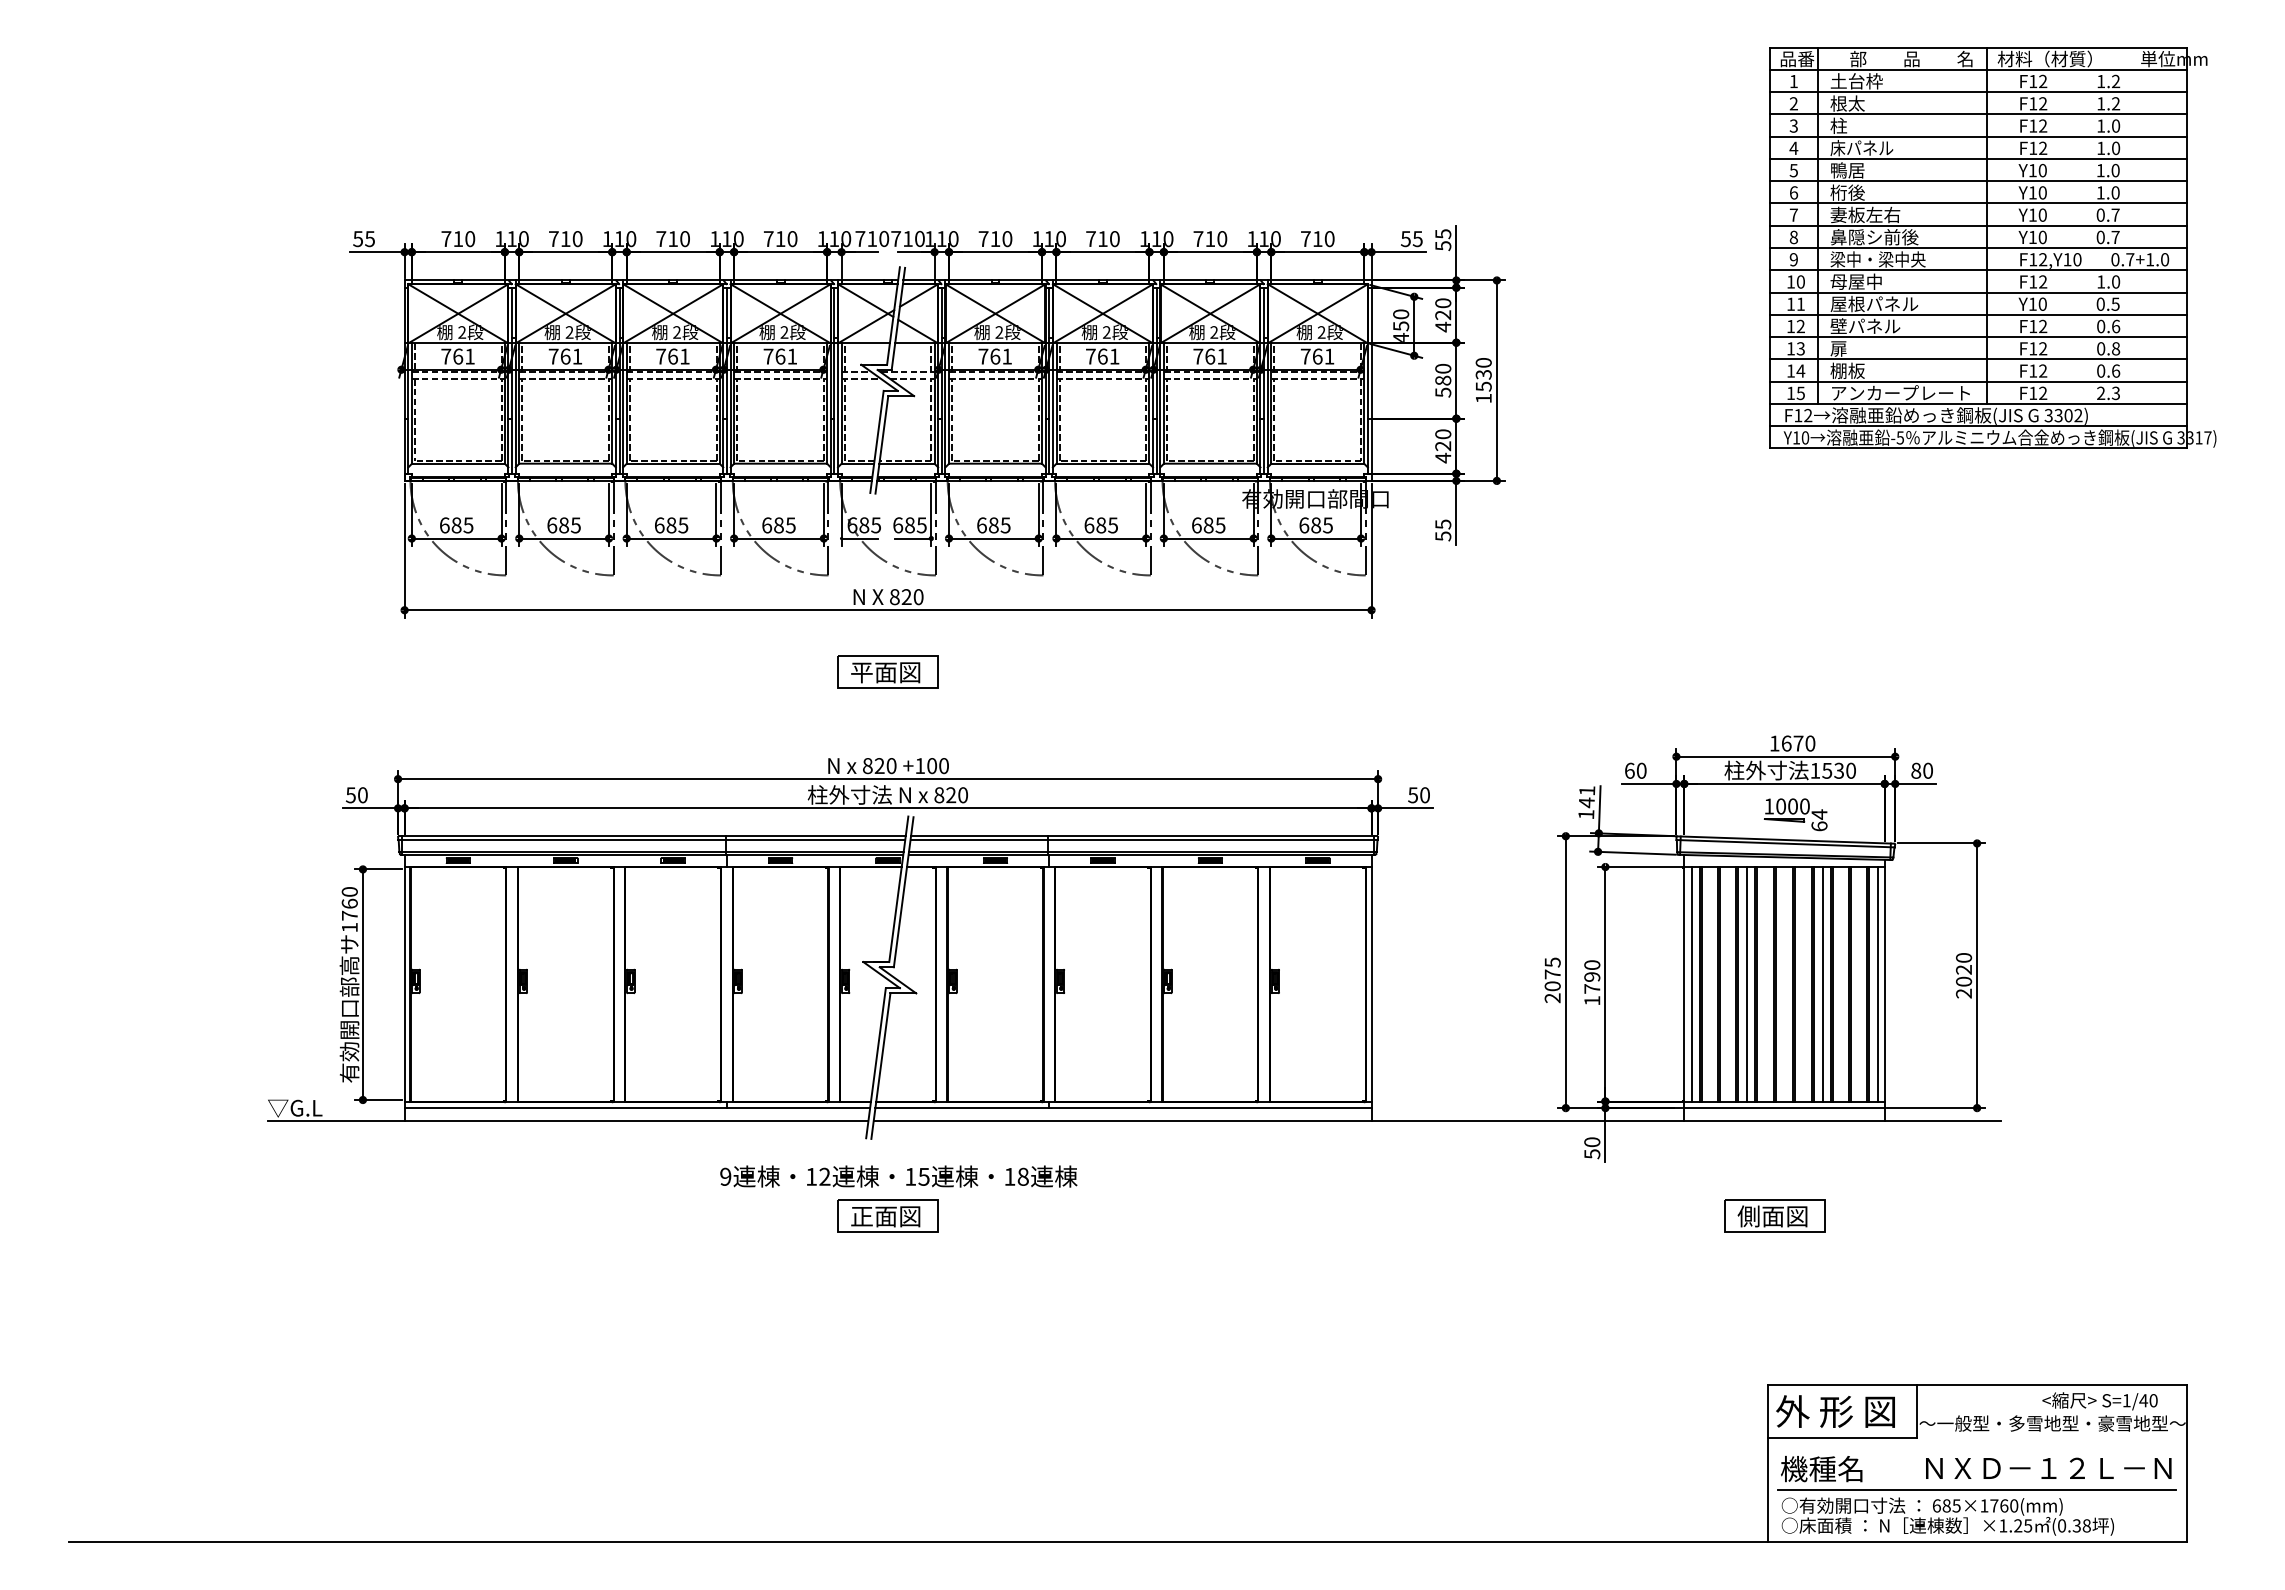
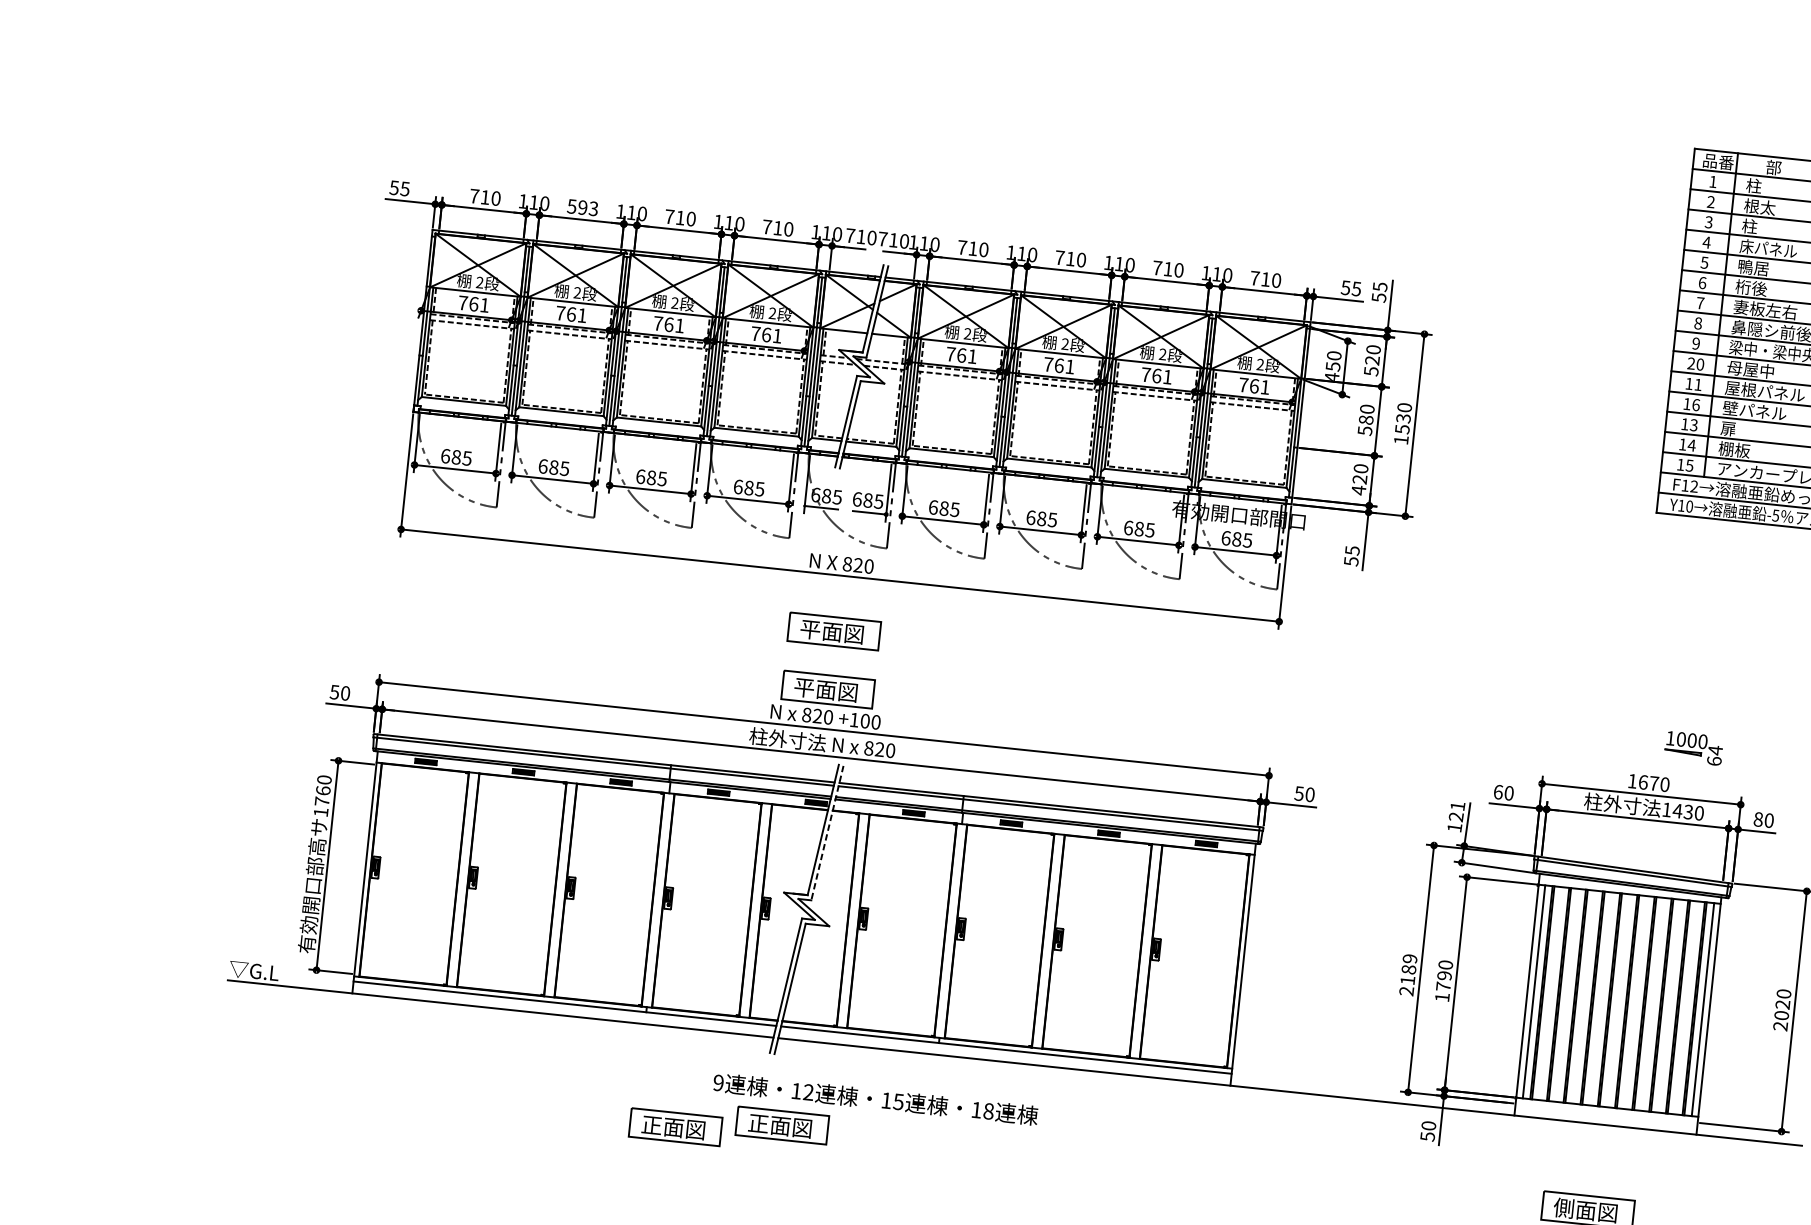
text: (1856, 81) -> (1770, 187), 土台枠 -> 柱
text: (565, 239) -> (582, 208), 710 -> 593
text: (1790, 281) -> (1691, 363), 10 -> 20
text: (1443, 326) -> (1371, 370), 420 -> 520
text: (1800, 326) -> (1695, 404), 12 -> 16
part: (887, 735) -> (827, 689), added
text: (1826, 770) -> (1677, 810), 1530 -> 1430
text: (1586, 802) -> (1456, 816), 141 -> 121
part: (1795, 814) -> (1693, 748), moved
line: (903, 892) -> (827, 833), solid -> dashed
text: (1552, 974) -> (1408, 969), 2075 -> 2189
line: (1746, 984) -> (1583, 997), removed
line: (1822, 984) -> (1652, 1004), removed
line: (1784, 1108) -> (1606, 1113), removed
text: (898, 1176) -> (875, 1099), moved
part: (771, 1229) -> (675, 1126), added

